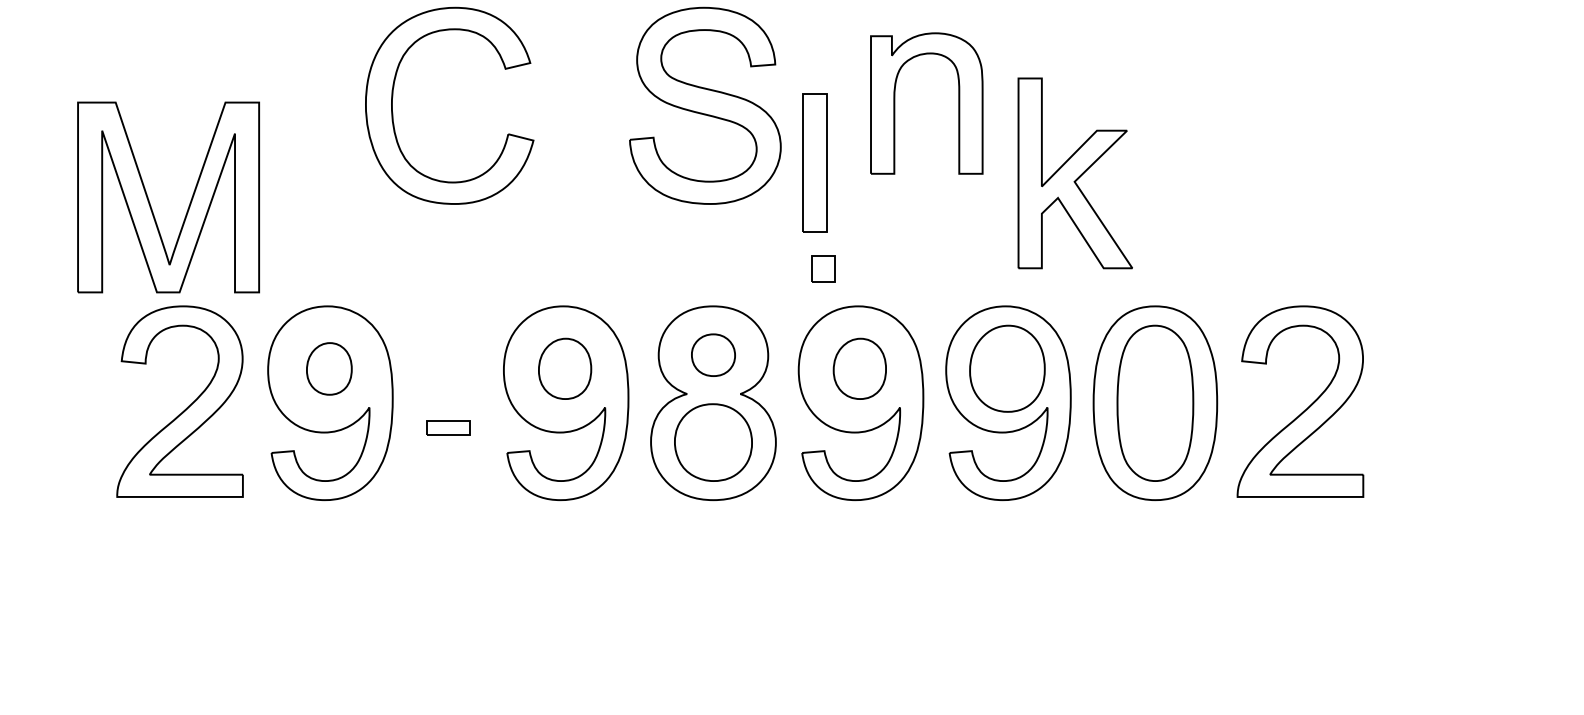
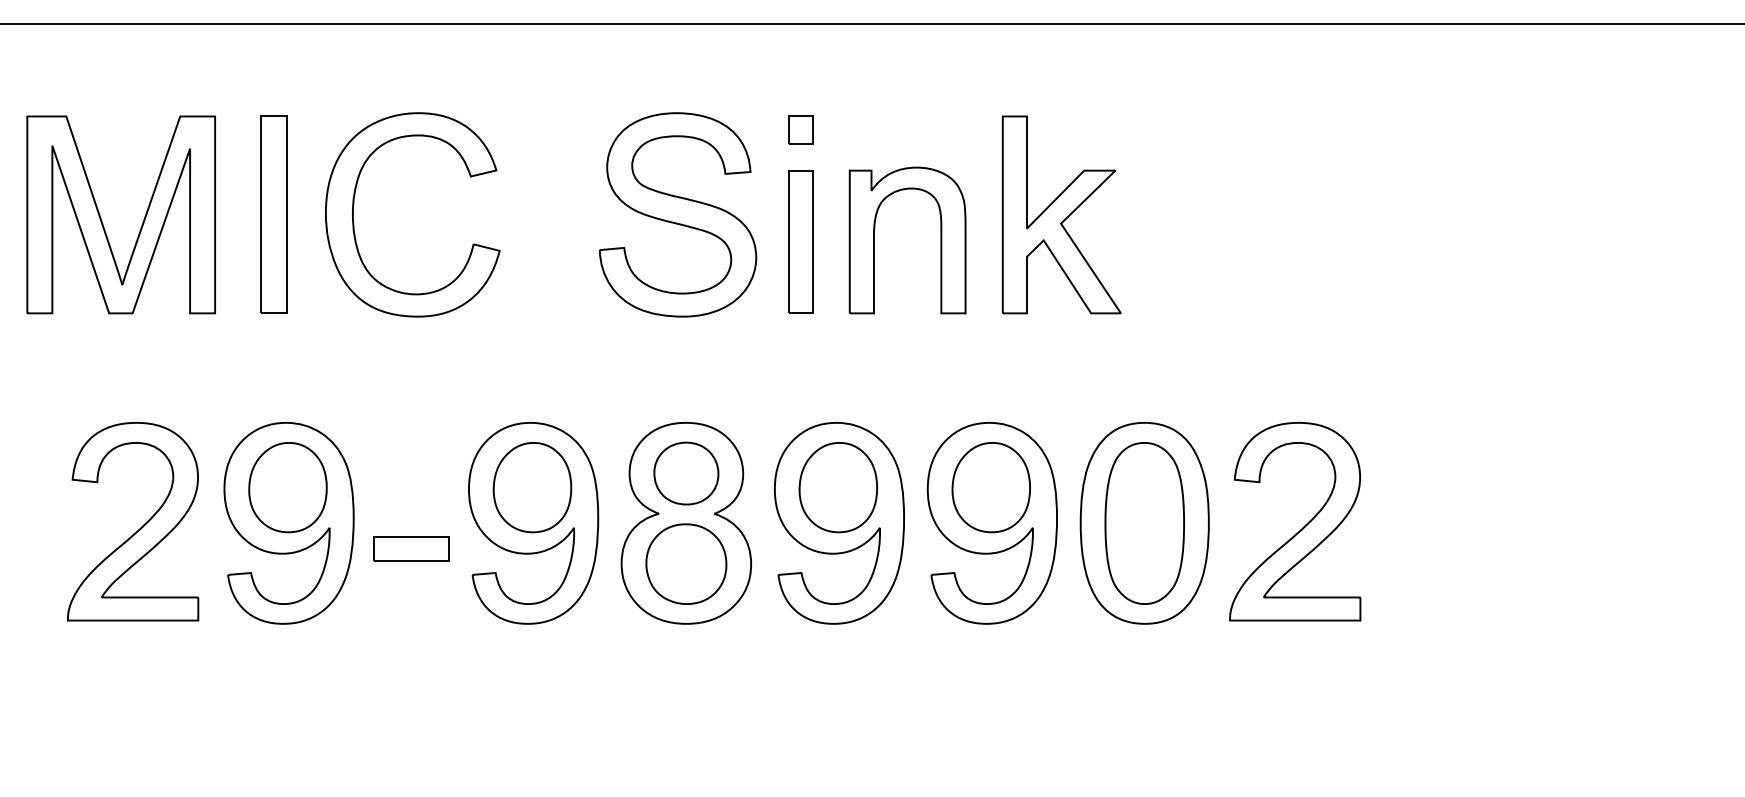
part: (894, 103) -> (874, 240), moved
part: (315, 105) -> (273, 214), added
part: (814, 162) -> (800, 241), moved
part: (1075, 172) -> (1061, 214), moved
part: (150, 202) -> (102, 220), moved
part: (823, 268) -> (800, 129), moved
part: (713, 355) -> (686, 473), size x1.43
part: (328, 368) -> (287, 487), size x1.67
part: (565, 368) -> (532, 487), size x1.43
part: (859, 368) -> (837, 487), size x1.43
part: (448, 427) -> (411, 548), size x1.67

